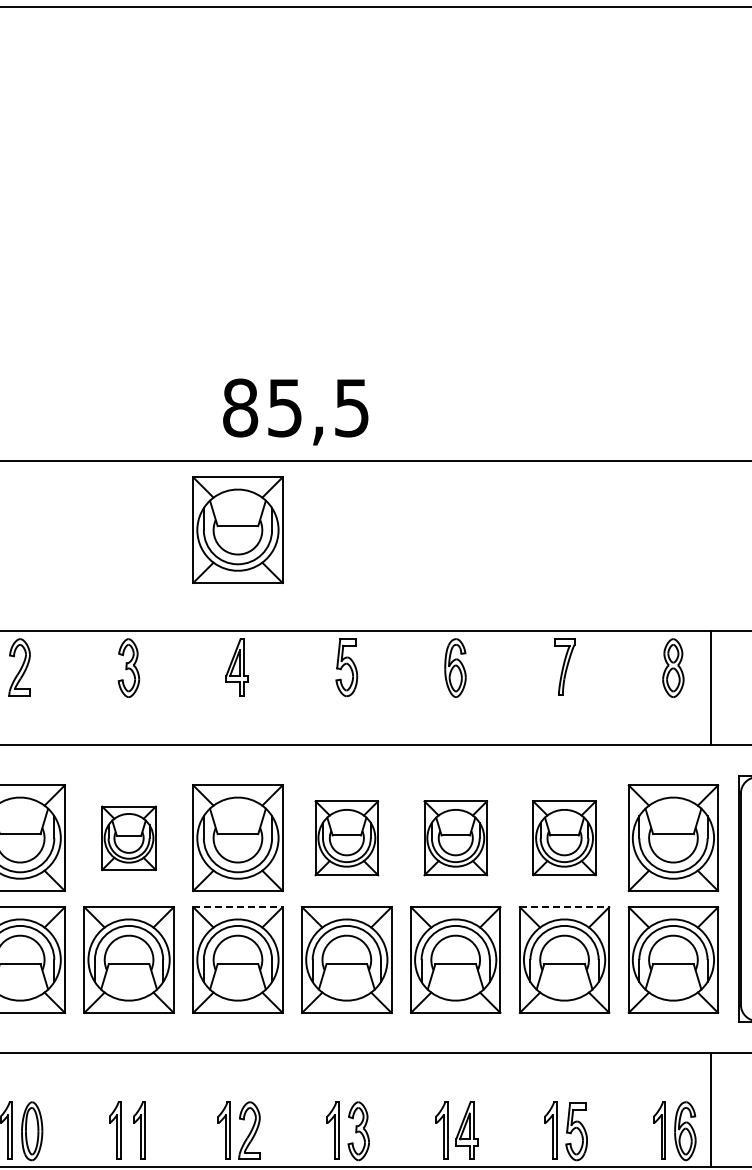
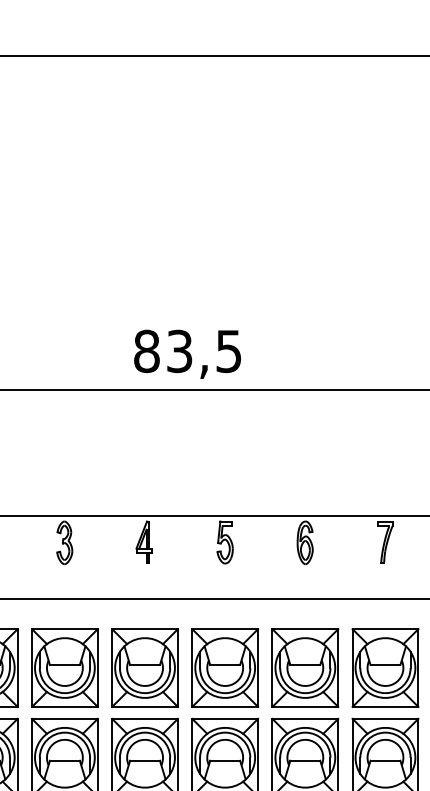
text: (284, 407) -> (179, 351), 85,5 -> 83,5
part: (237, 530) -> (144, 441), removed
part: (128, 838) -> (64, 668), size x1.67
part: (346, 838) -> (224, 668), size x1.43
part: (455, 838) -> (305, 668), size x1.43
part: (564, 838) -> (385, 668), size x1.43
line: (237, 907) -> (144, 719), dashed -> solid
line: (564, 907) -> (385, 719), dashed -> solid

